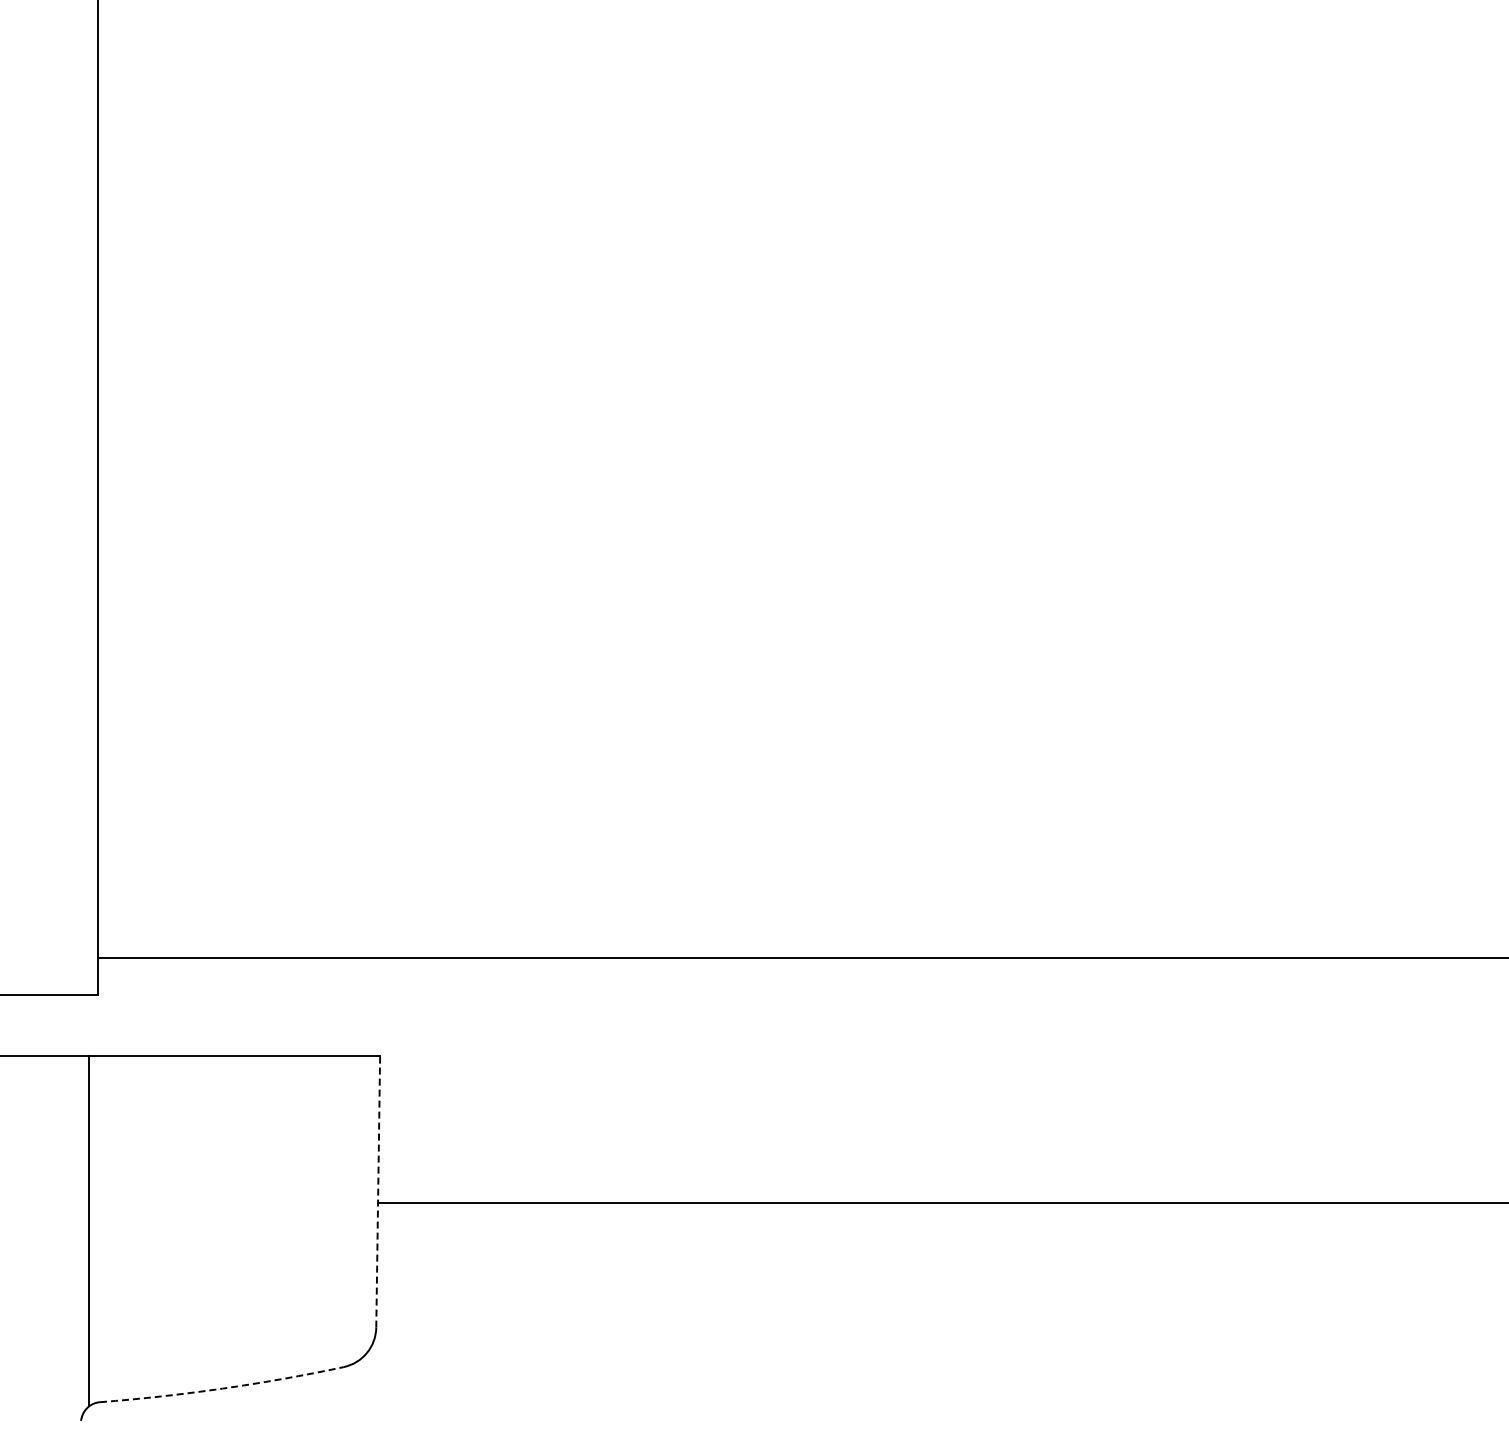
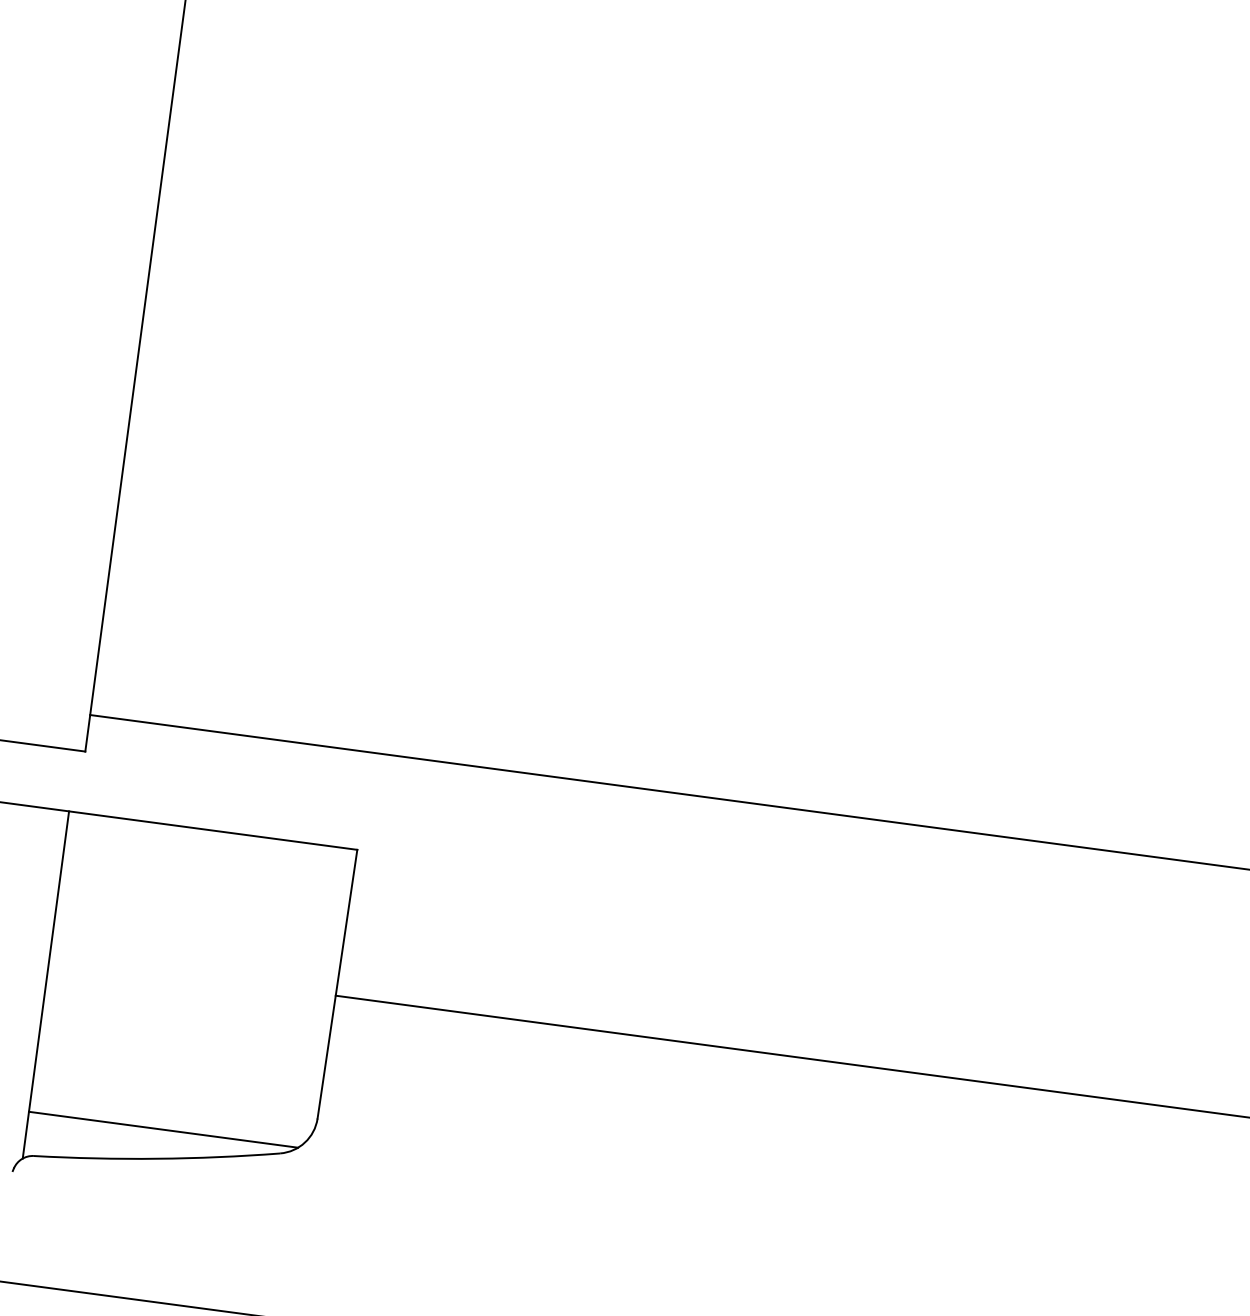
line: (378, 1191) -> (337, 983), dashed -> solid
line: (224, 1359) -> (162, 1130), added
arc: (222, 1388) -> (157, 1158), dashed -> solid

